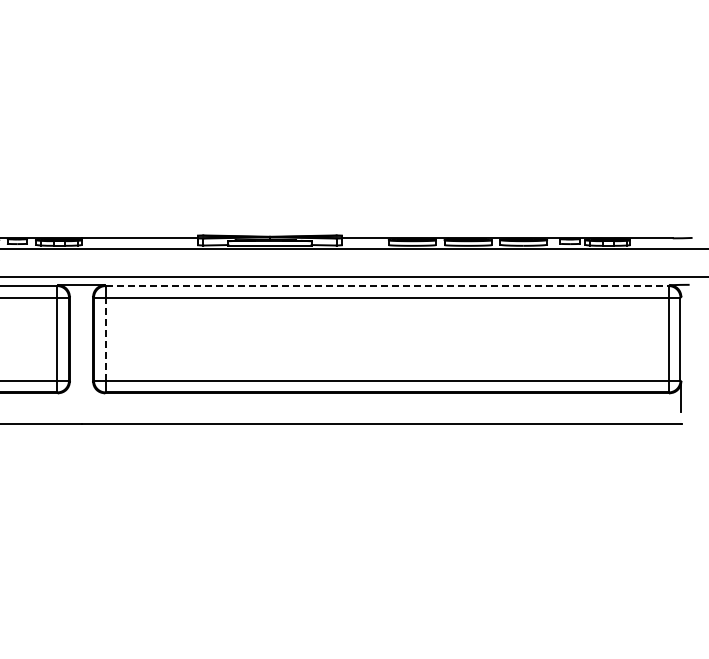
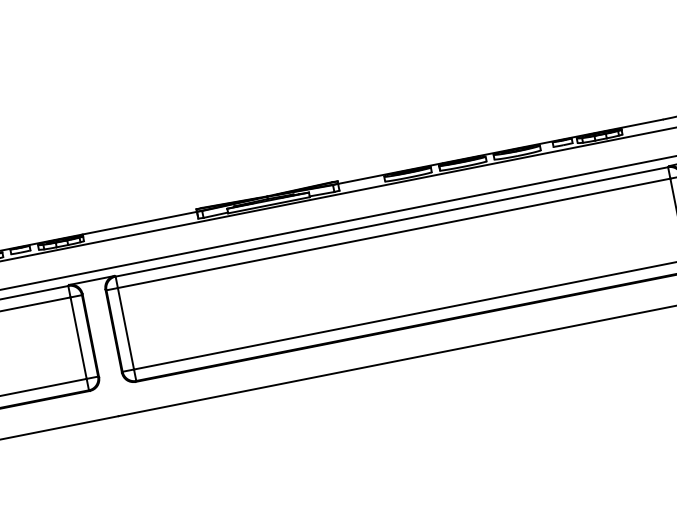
line: (387, 286) -> (392, 222), dashed -> solid
line: (105, 339) -> (125, 329), dashed -> solid

